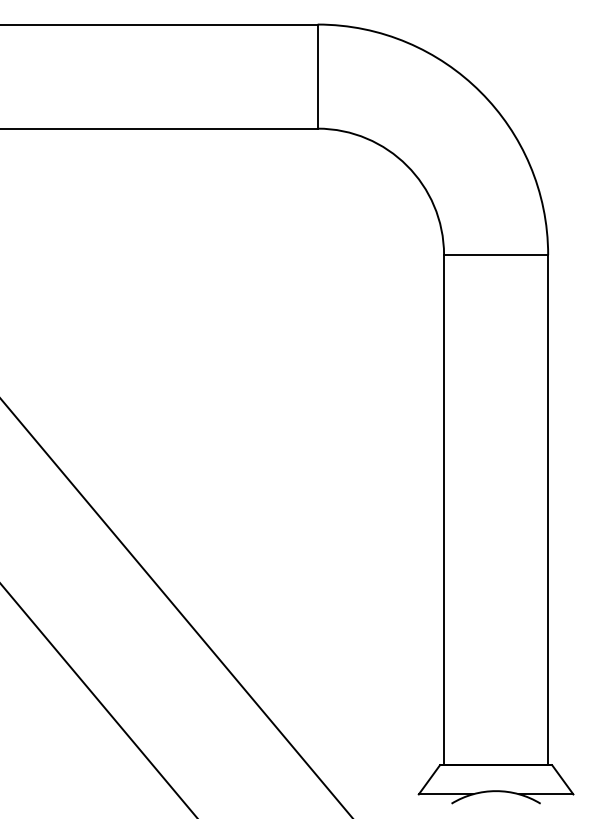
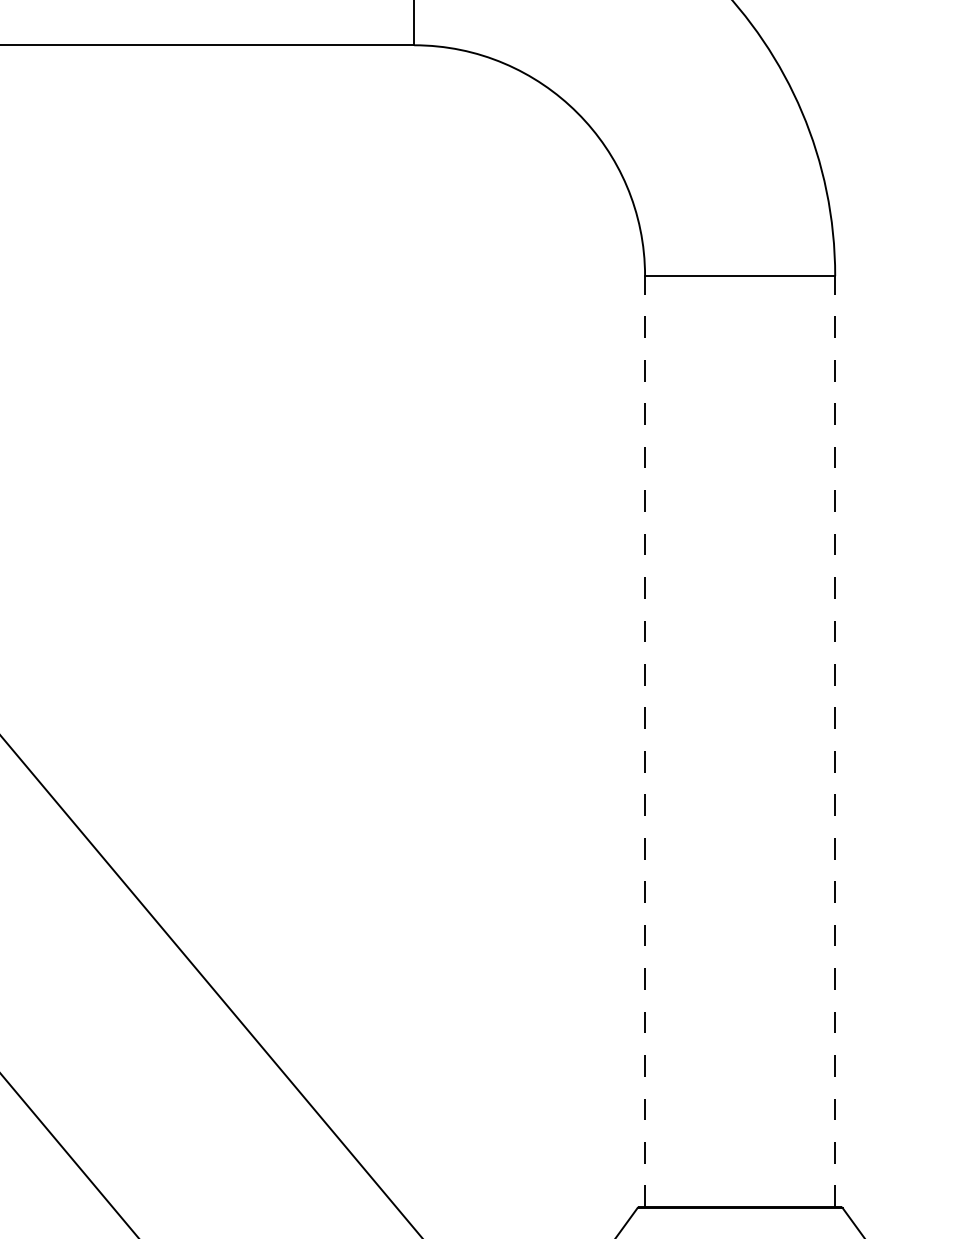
line: (444, 509) -> (645, 740), solid -> dashed
line: (548, 509) -> (835, 740), solid -> dashed

